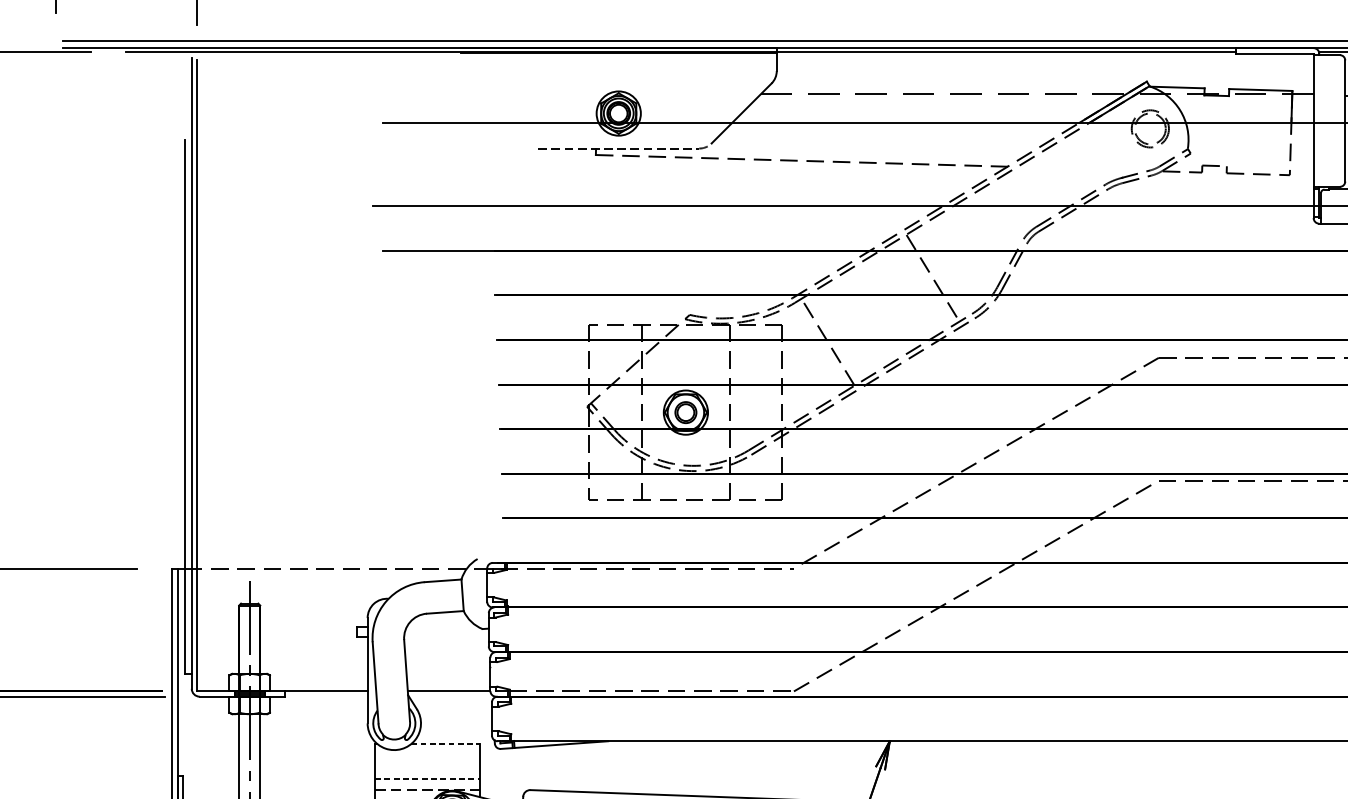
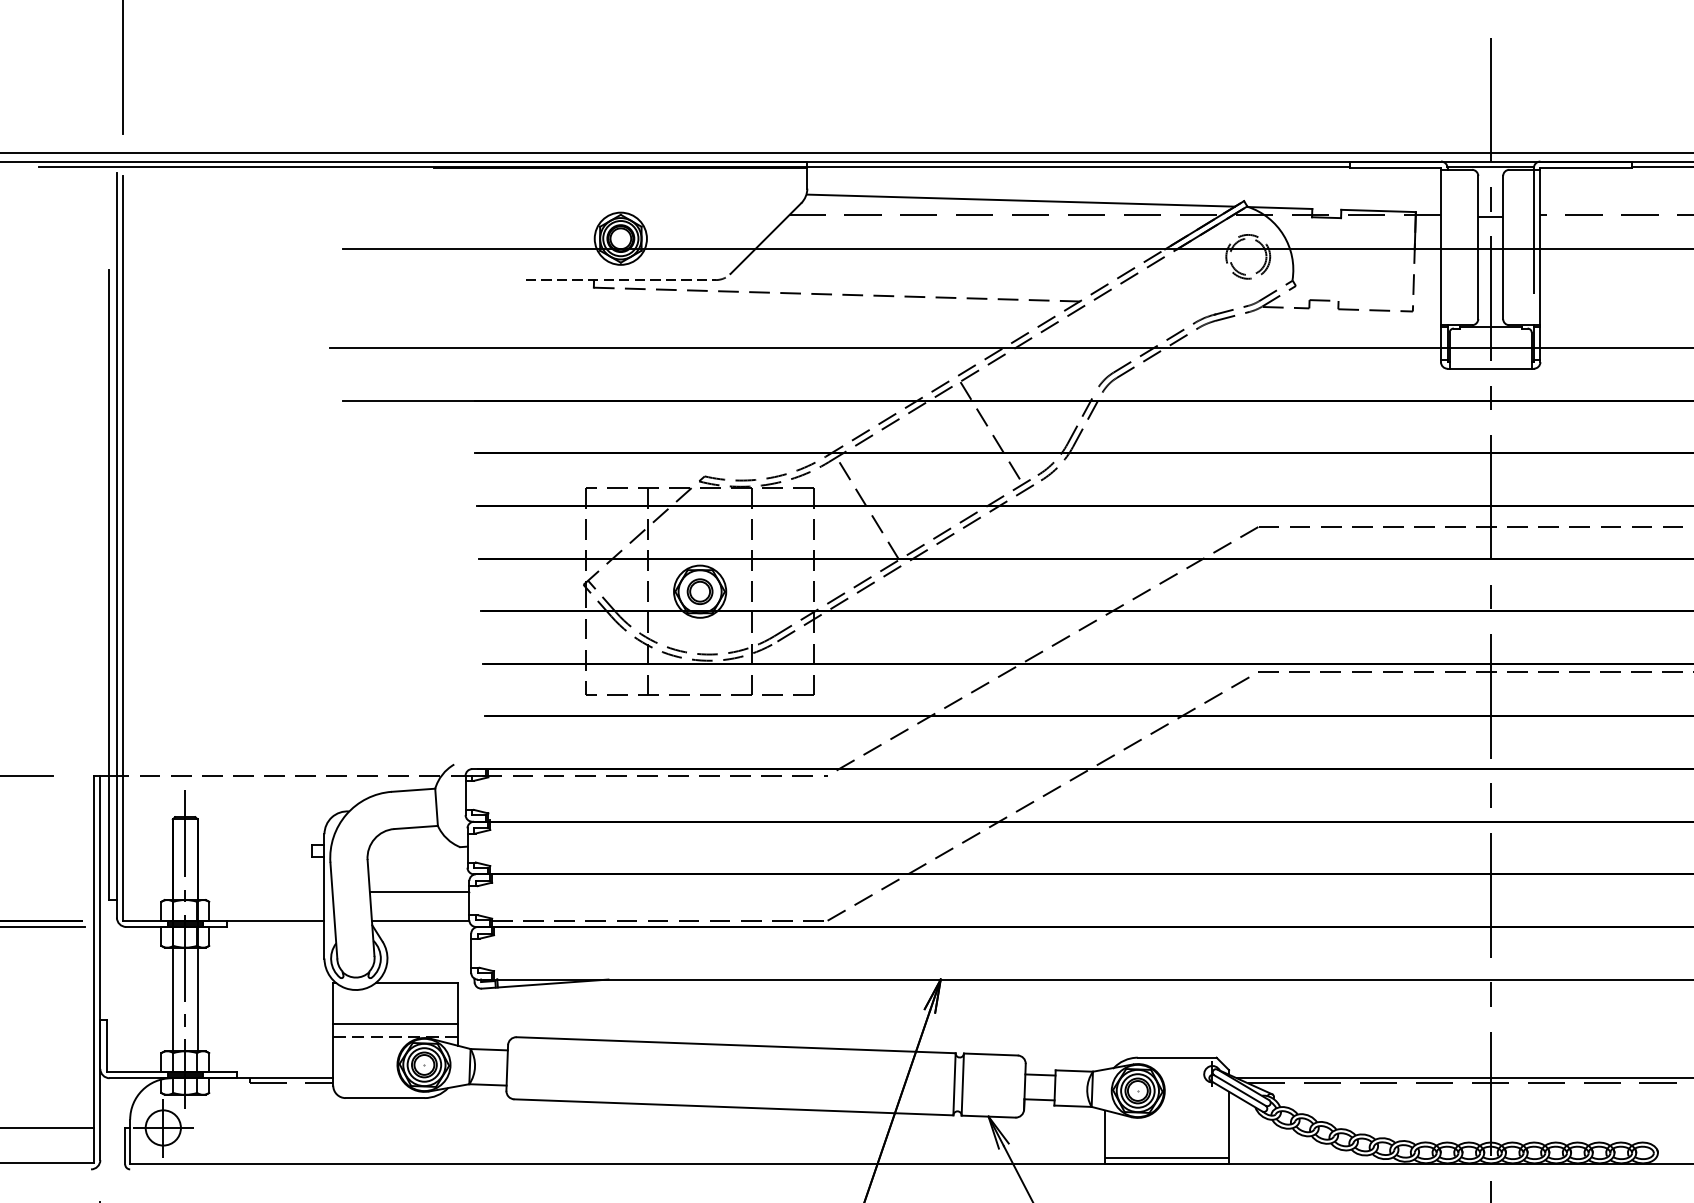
line: (958, 81) -> (1021, 200), added
line: (448, 666) -> (419, 891), added
line: (445, 743) -> (416, 982), dashed -> solid
line: (427, 779) -> (395, 1024), dashed -> solid

